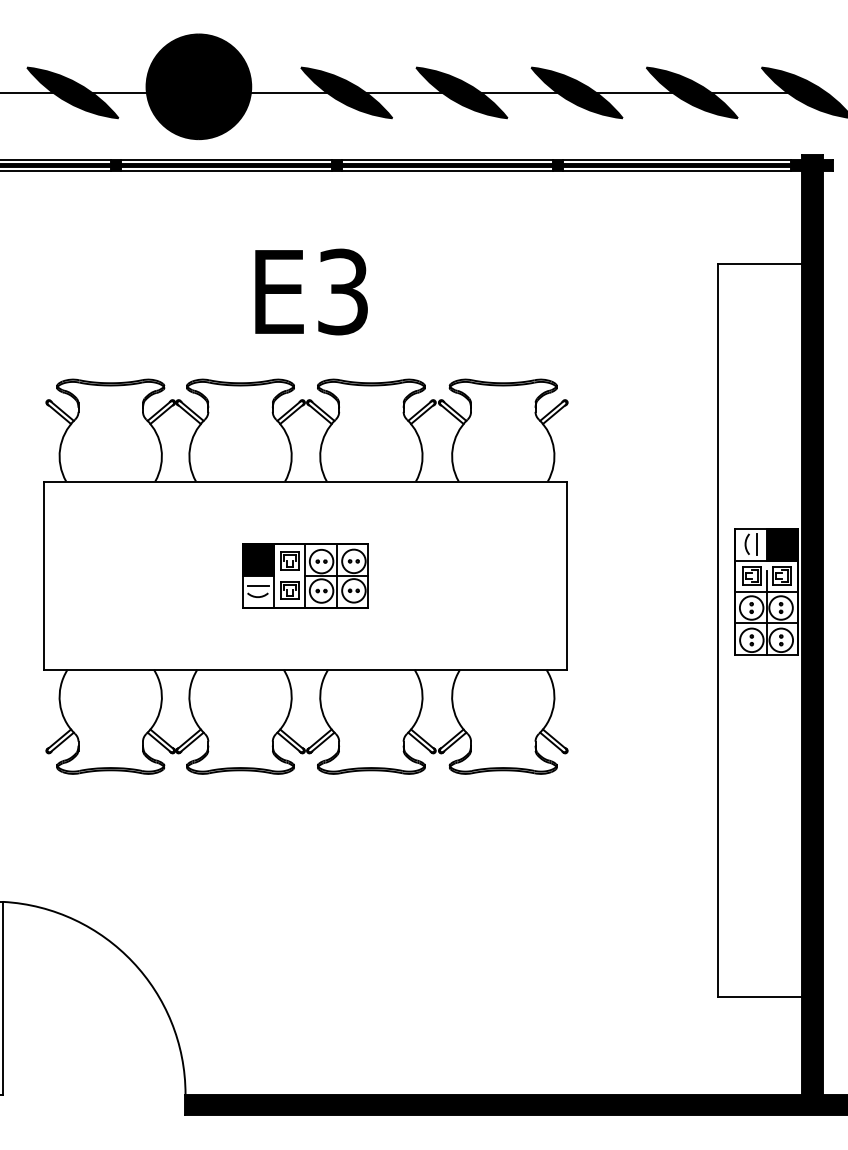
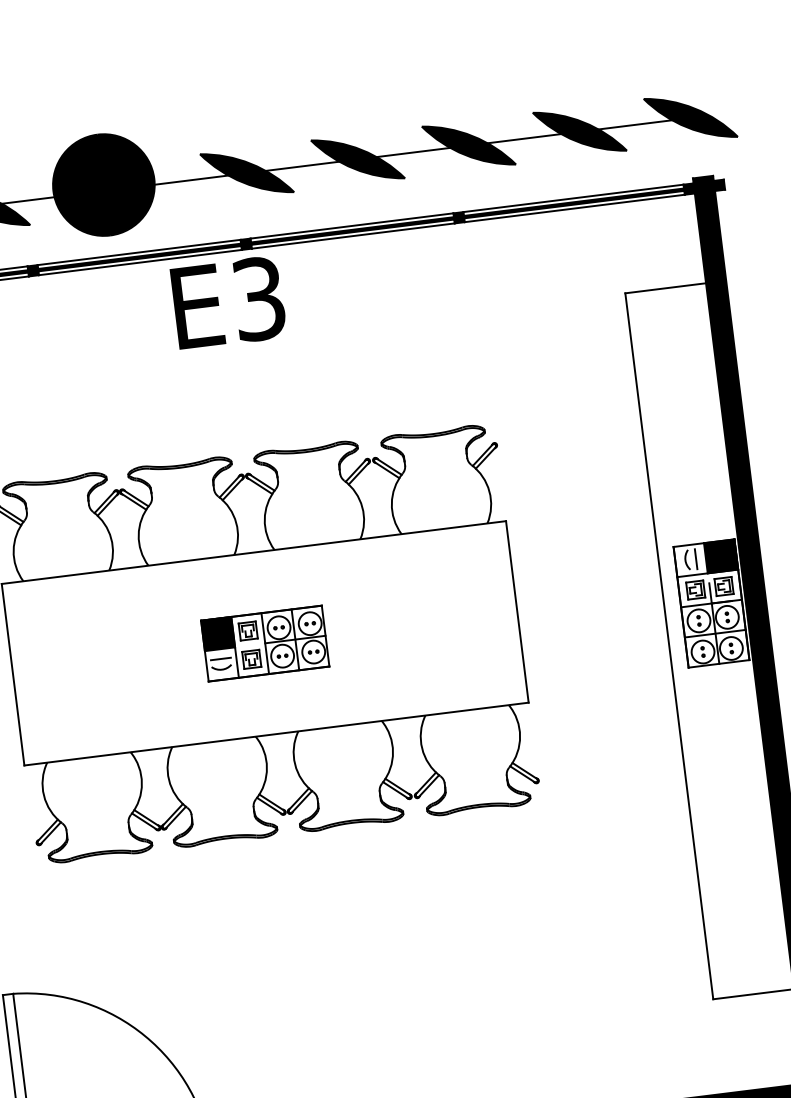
text: (311, 291) -> (228, 302), moved

